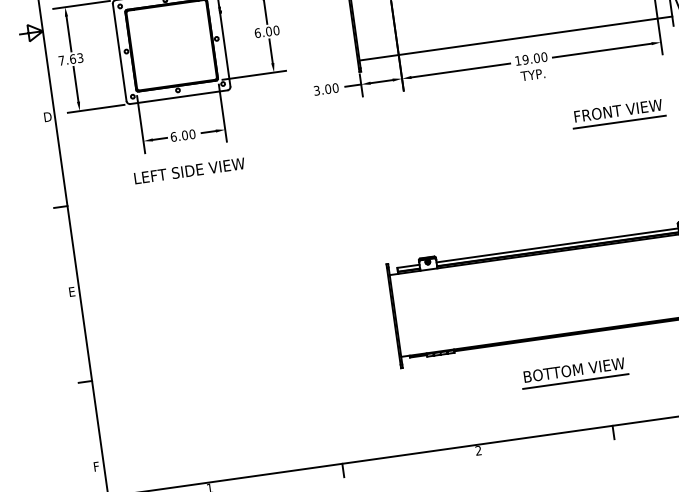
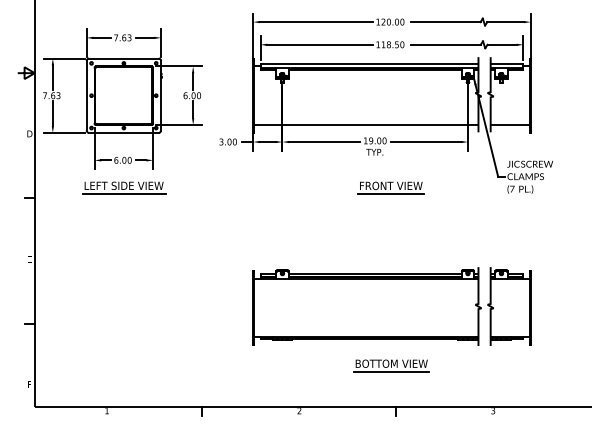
part: (617, 113) -> (390, 187), moved
line: (191, 182) -> (124, 194), added
part: (574, 372) -> (391, 365), moved

